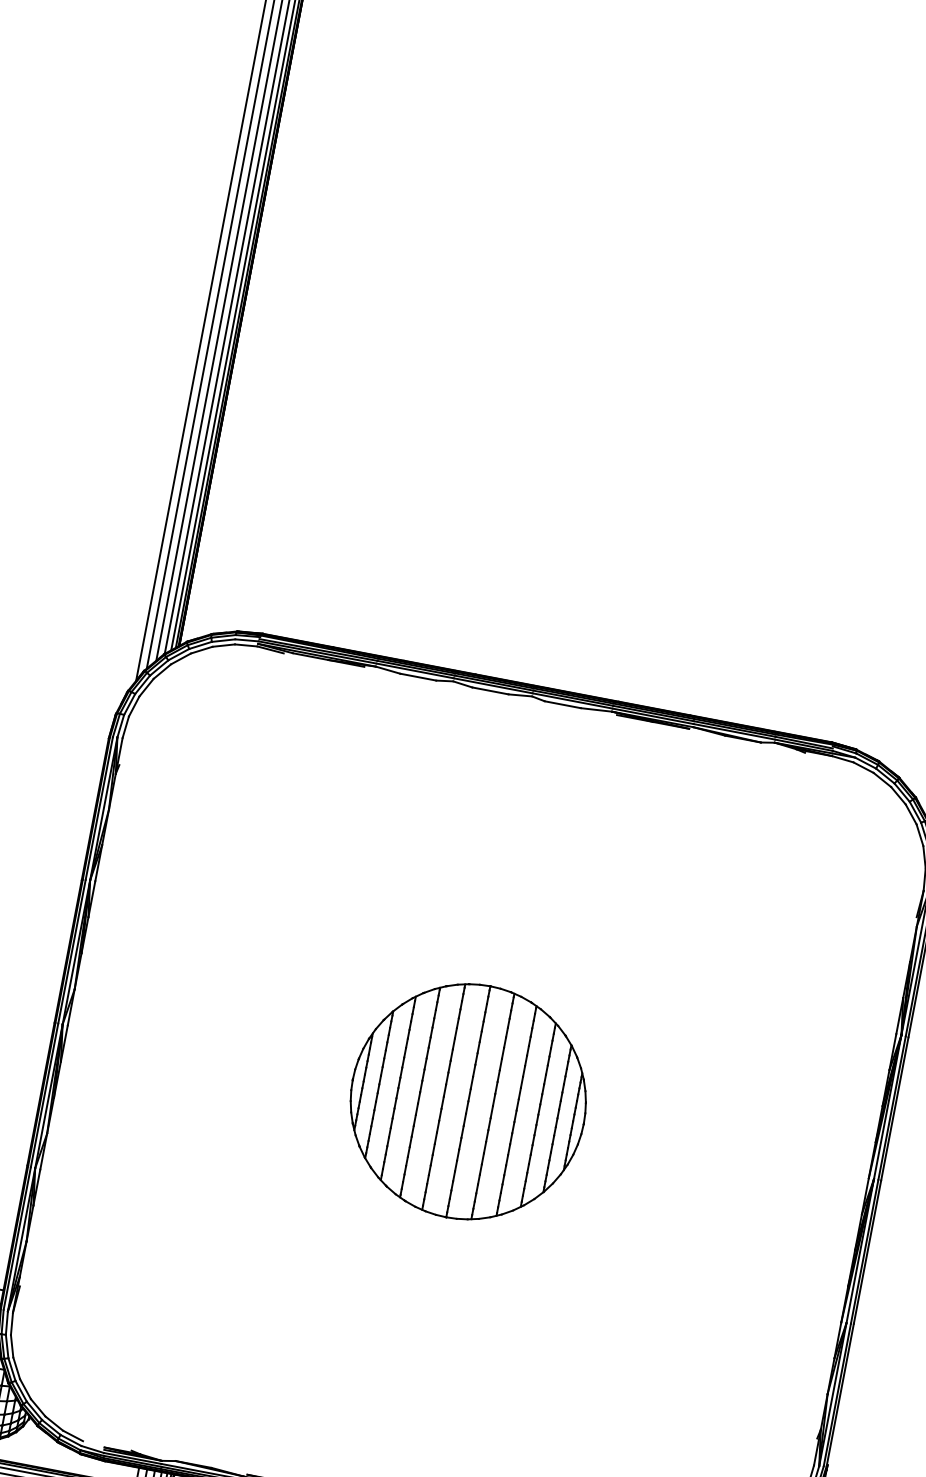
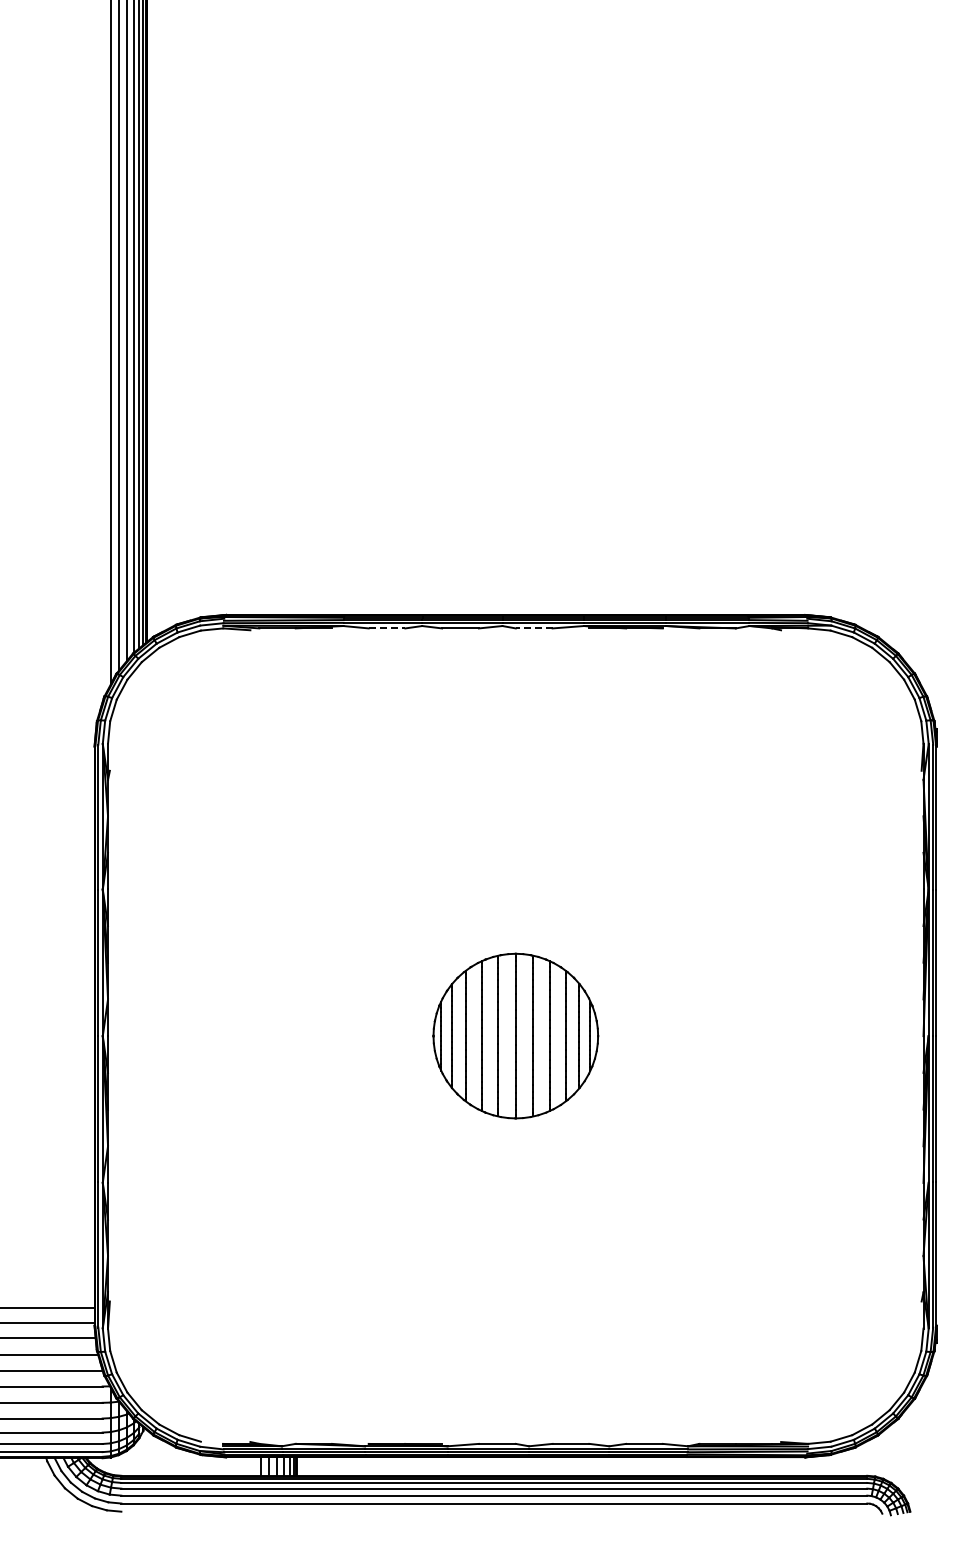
line: (418, 677) -> (387, 628), solid -> dashed
line: (562, 704) -> (533, 628), solid -> dashed
part: (468, 1101) -> (515, 1035), size x0.7

